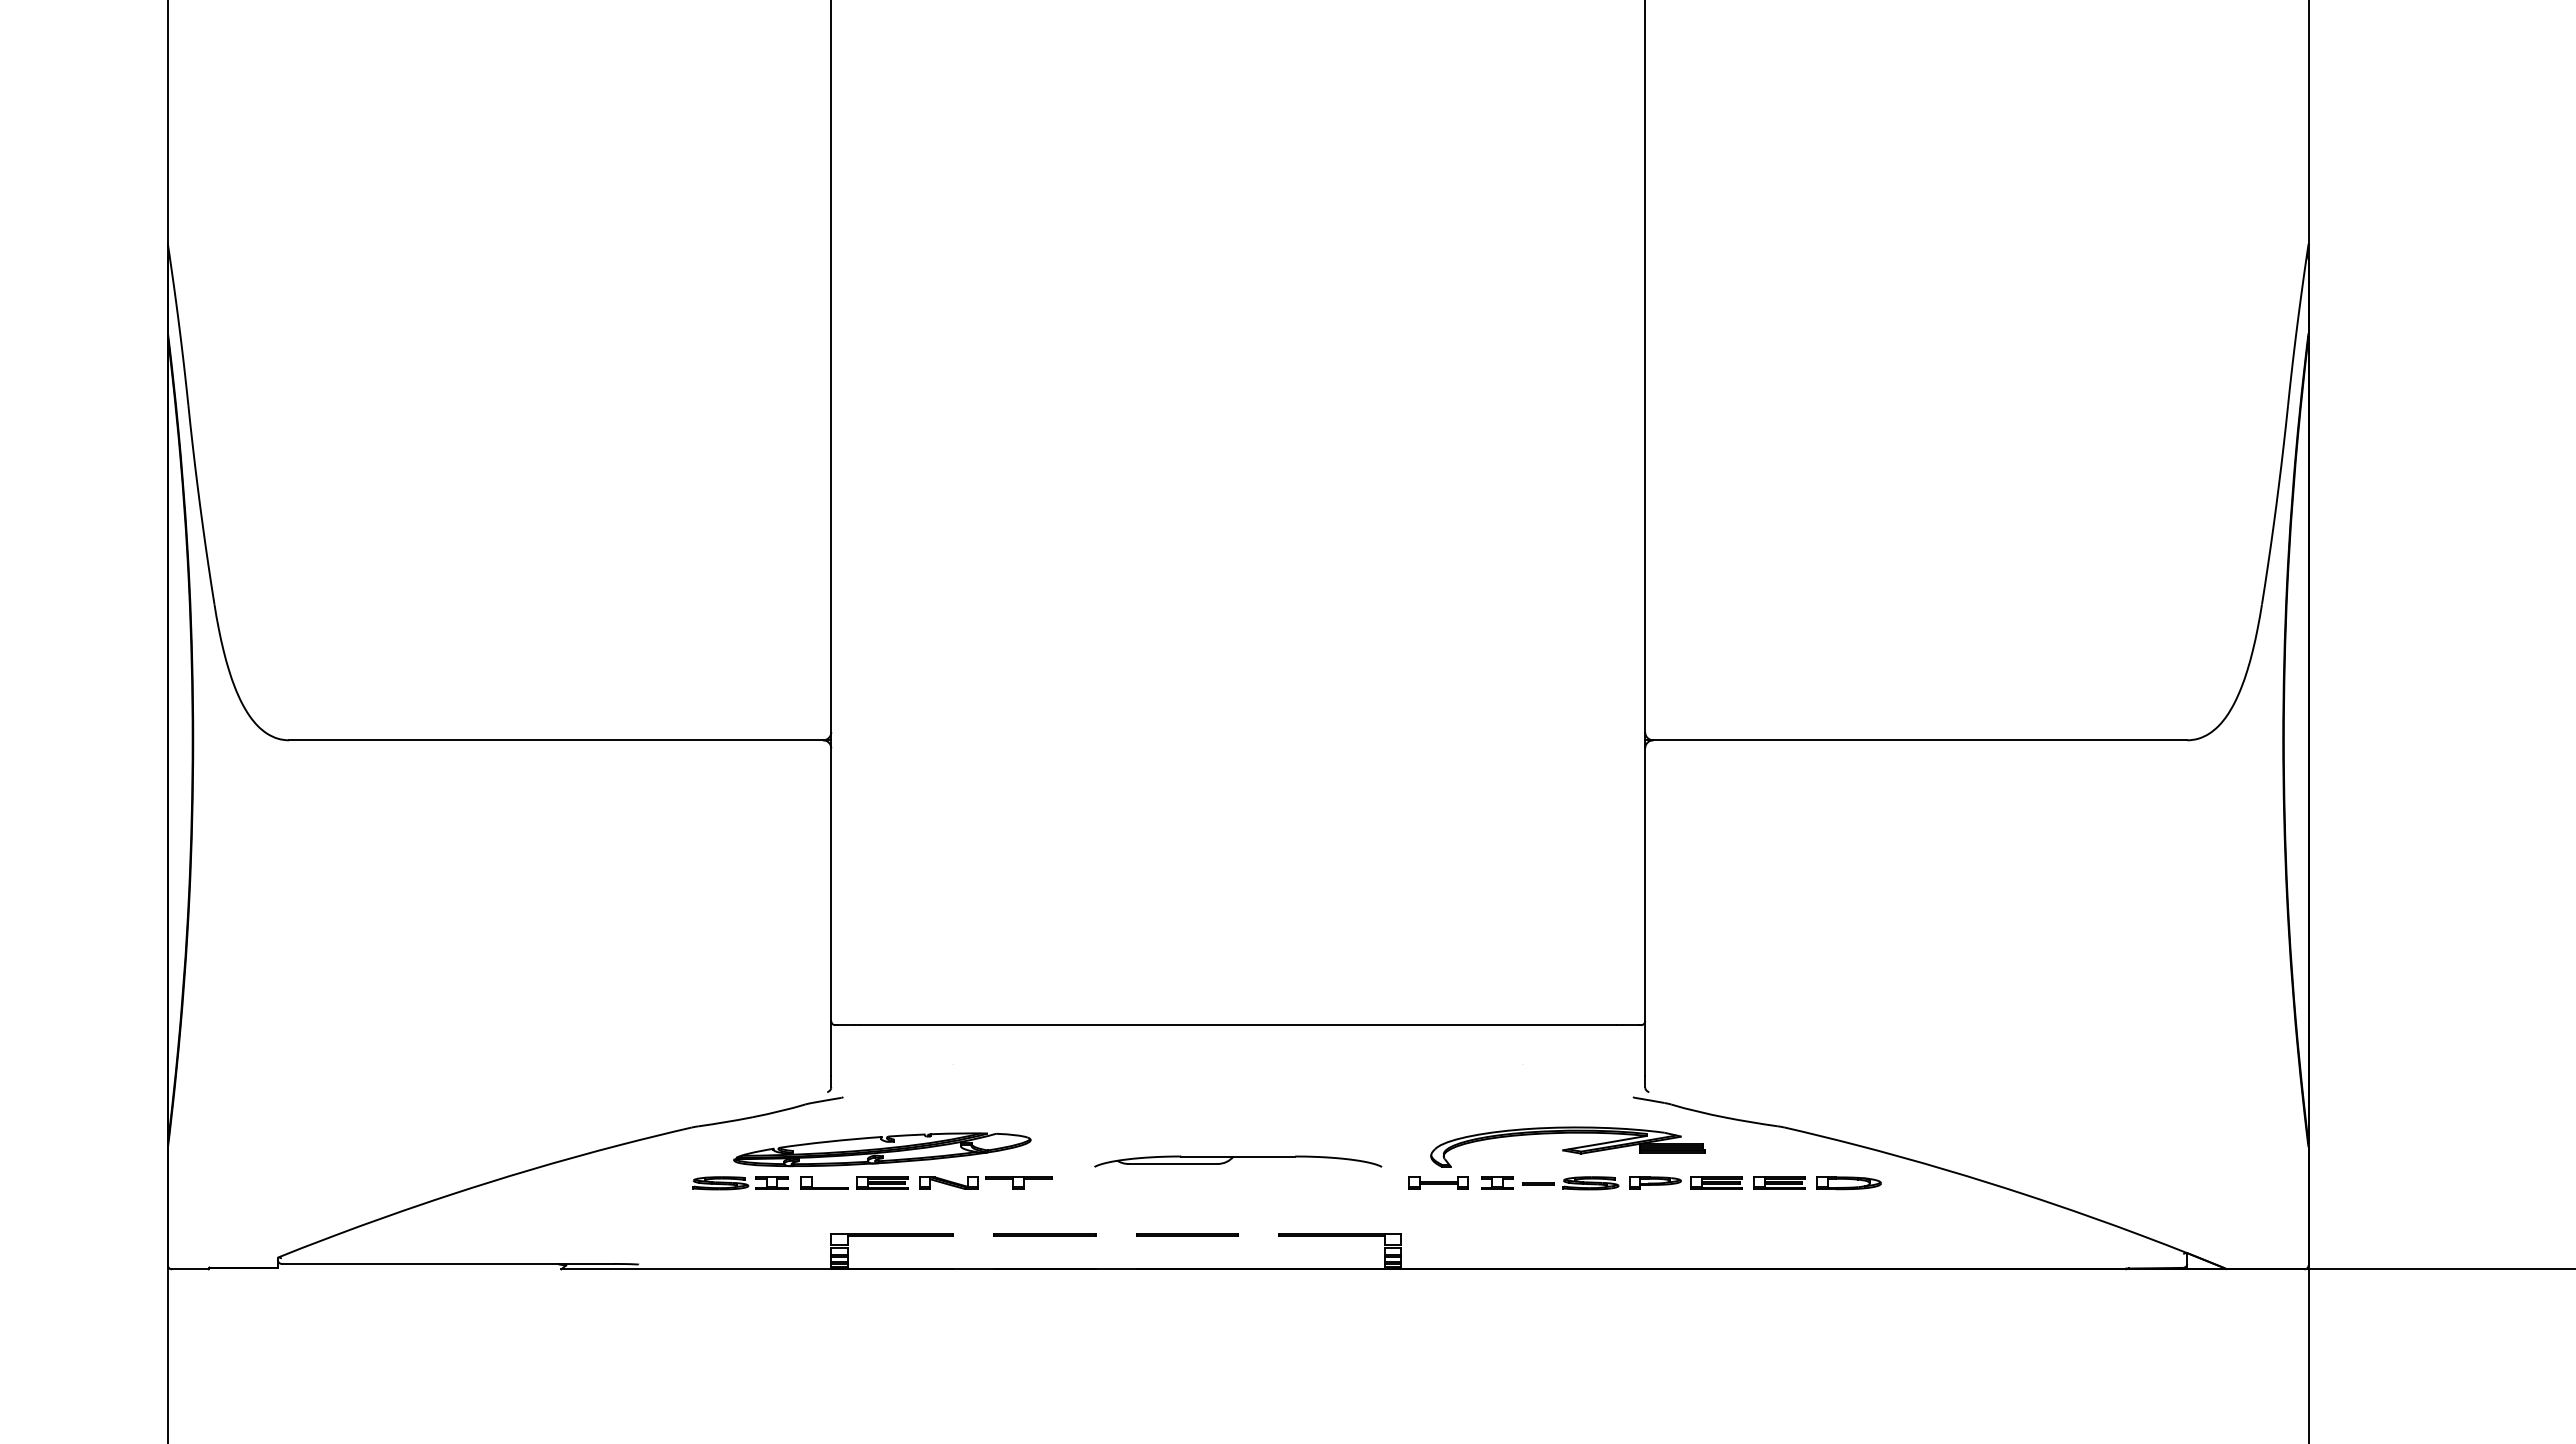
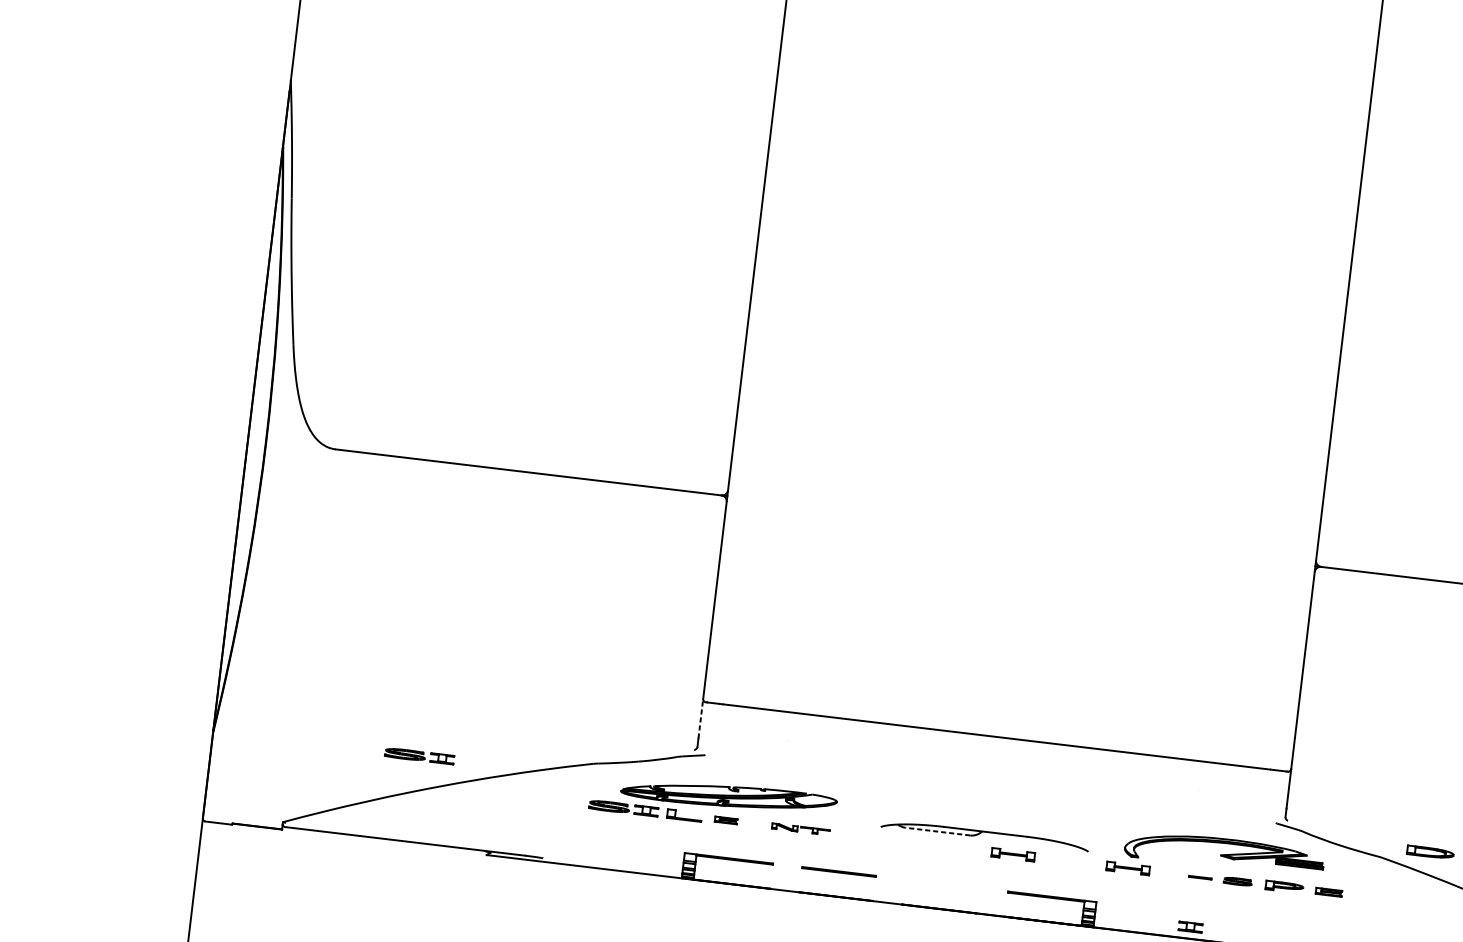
line: (831, 1047) -> (701, 718), solid -> dashed
part: (453, 1145) -> (419, 756), added
line: (1173, 1163) -> (938, 831), solid -> dashed
part: (882, 1182) -> (726, 819), size x0.6
part: (985, 1182) -> (800, 828), size x0.6
part: (1279, 1182) -> (1013, 854), added
part: (1497, 1182) -> (1190, 926), moved
part: (1716, 1182) -> (1328, 891), size x0.7
part: (1779, 1182) -> (1374, 897), removed
part: (1590, 1183) -> (1237, 881), size x0.7
part: (1848, 1183) -> (1430, 852), moved
line: (1187, 1234) -> (942, 883), removed

